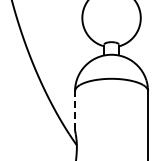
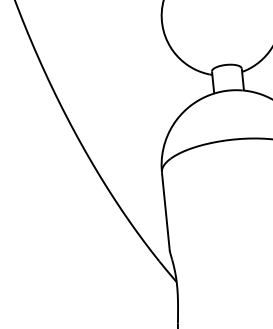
line: (75, 110) -> (166, 211), dashed -> solid

